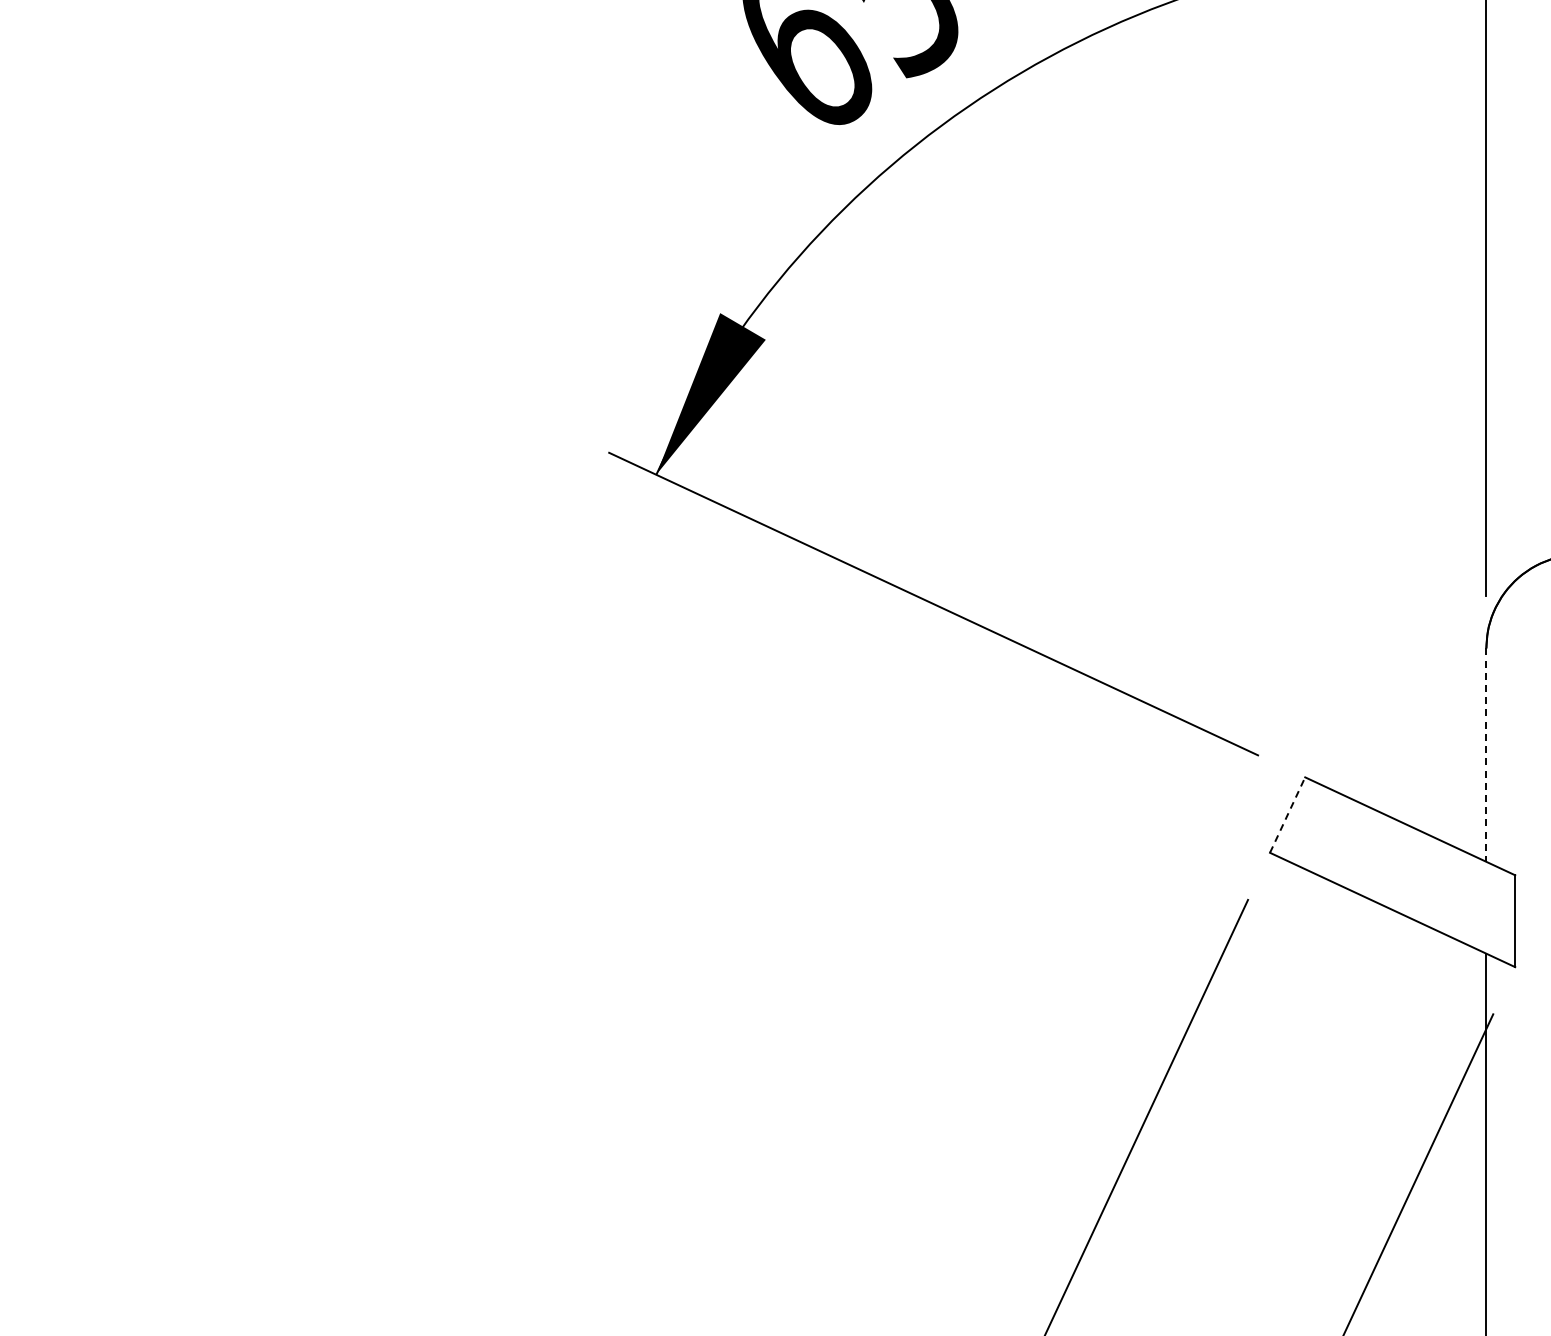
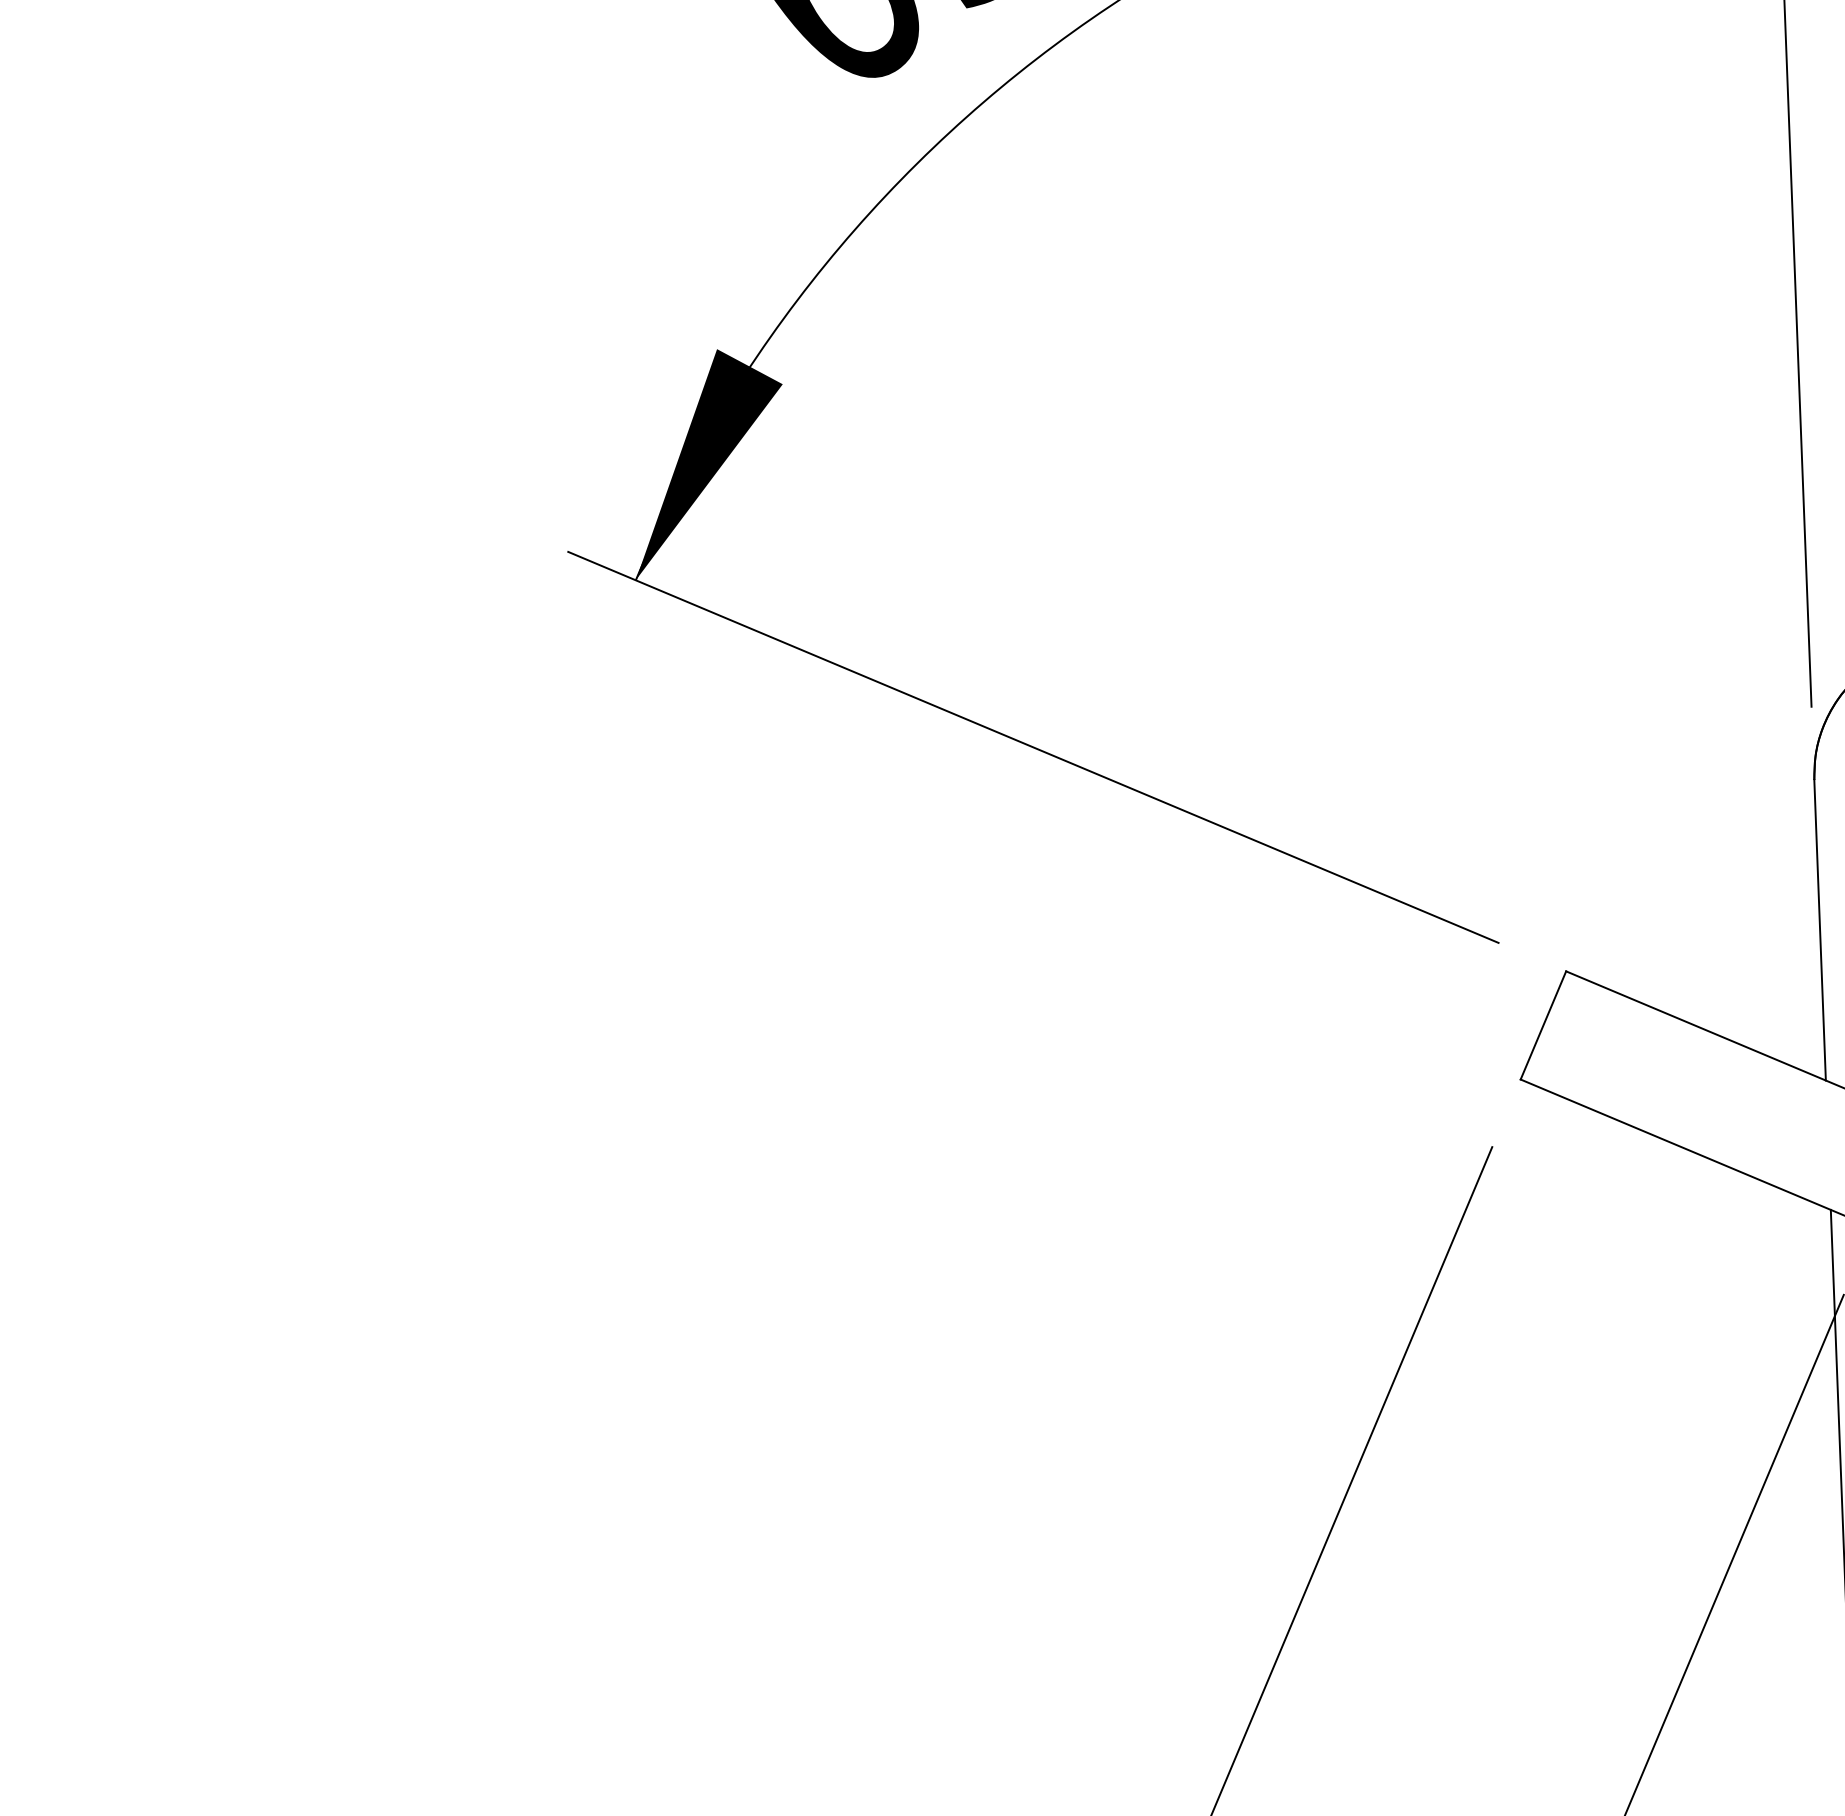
line: (1486, 755) -> (1820, 930), dashed -> solid
line: (1287, 815) -> (1543, 1026), dashed -> solid

